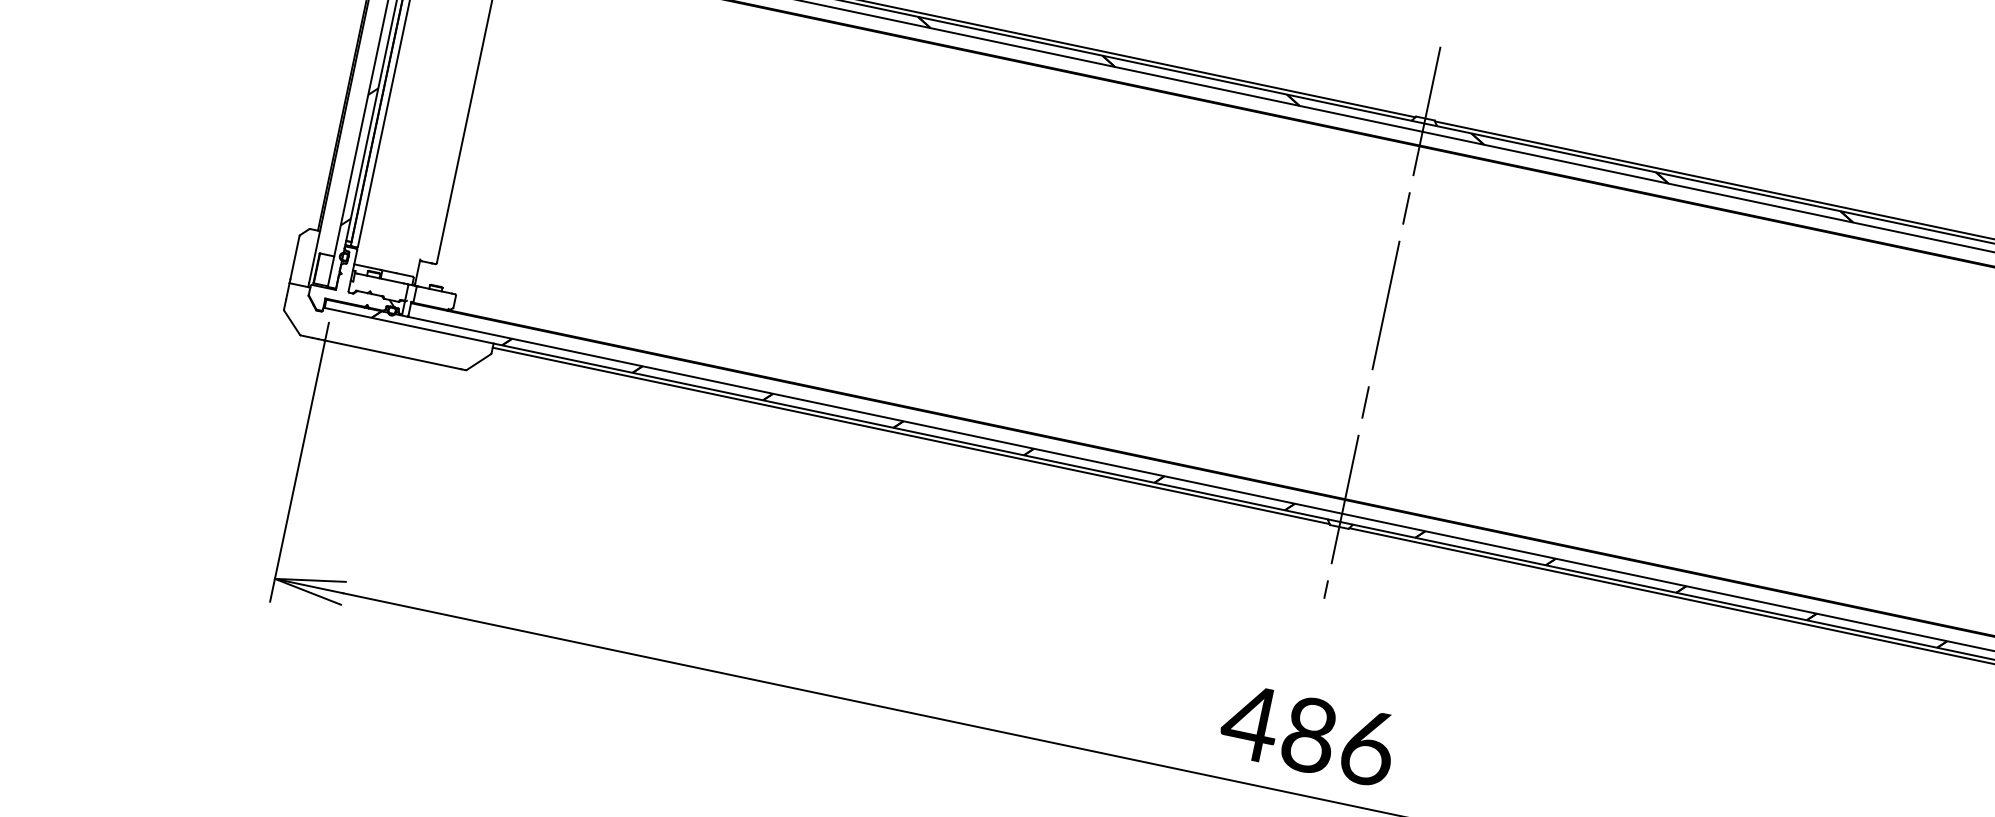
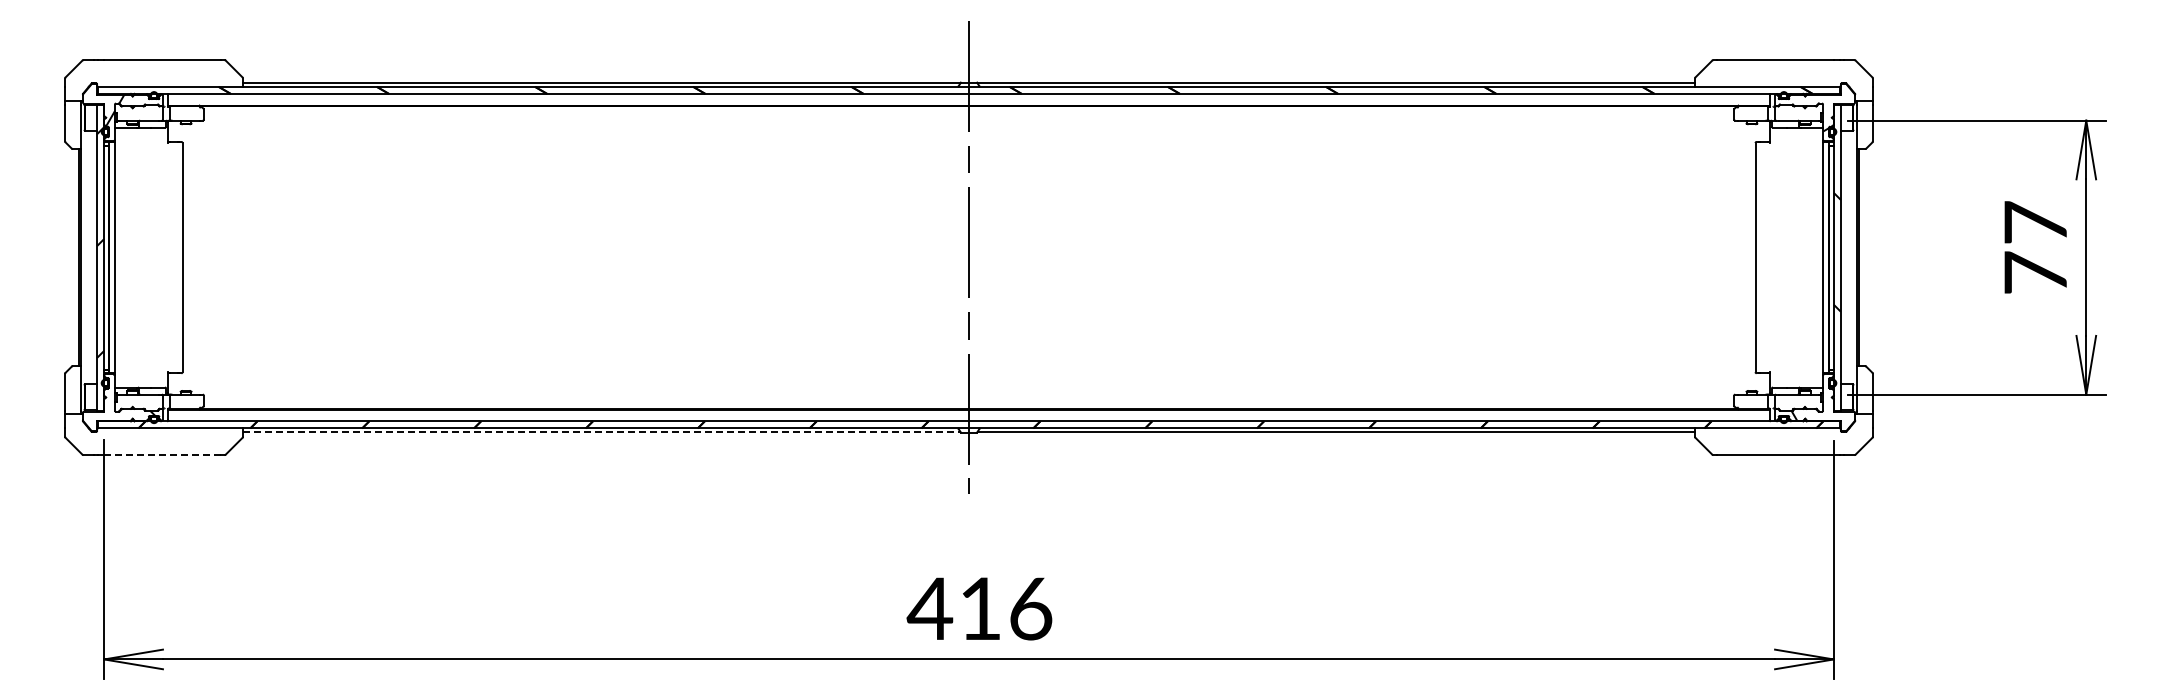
line: (393, 355) -> (162, 455), solid -> dashed
line: (910, 436) -> (601, 432), solid -> dashed
text: (1309, 734) -> (980, 608), 486 -> 416

